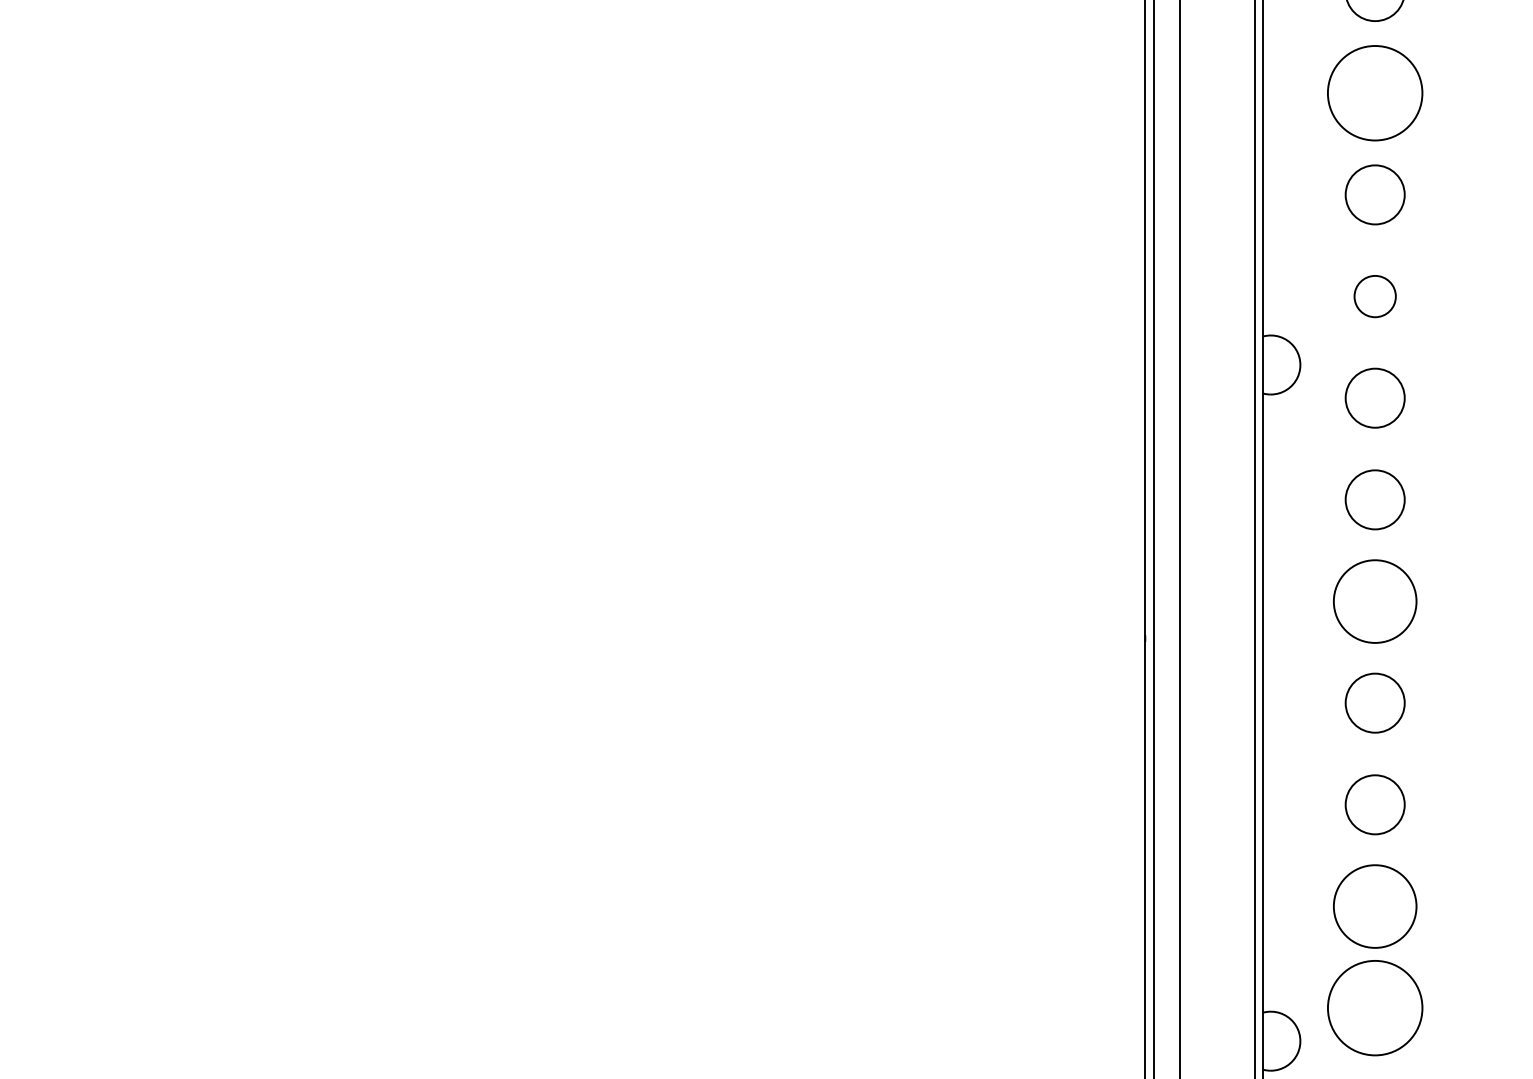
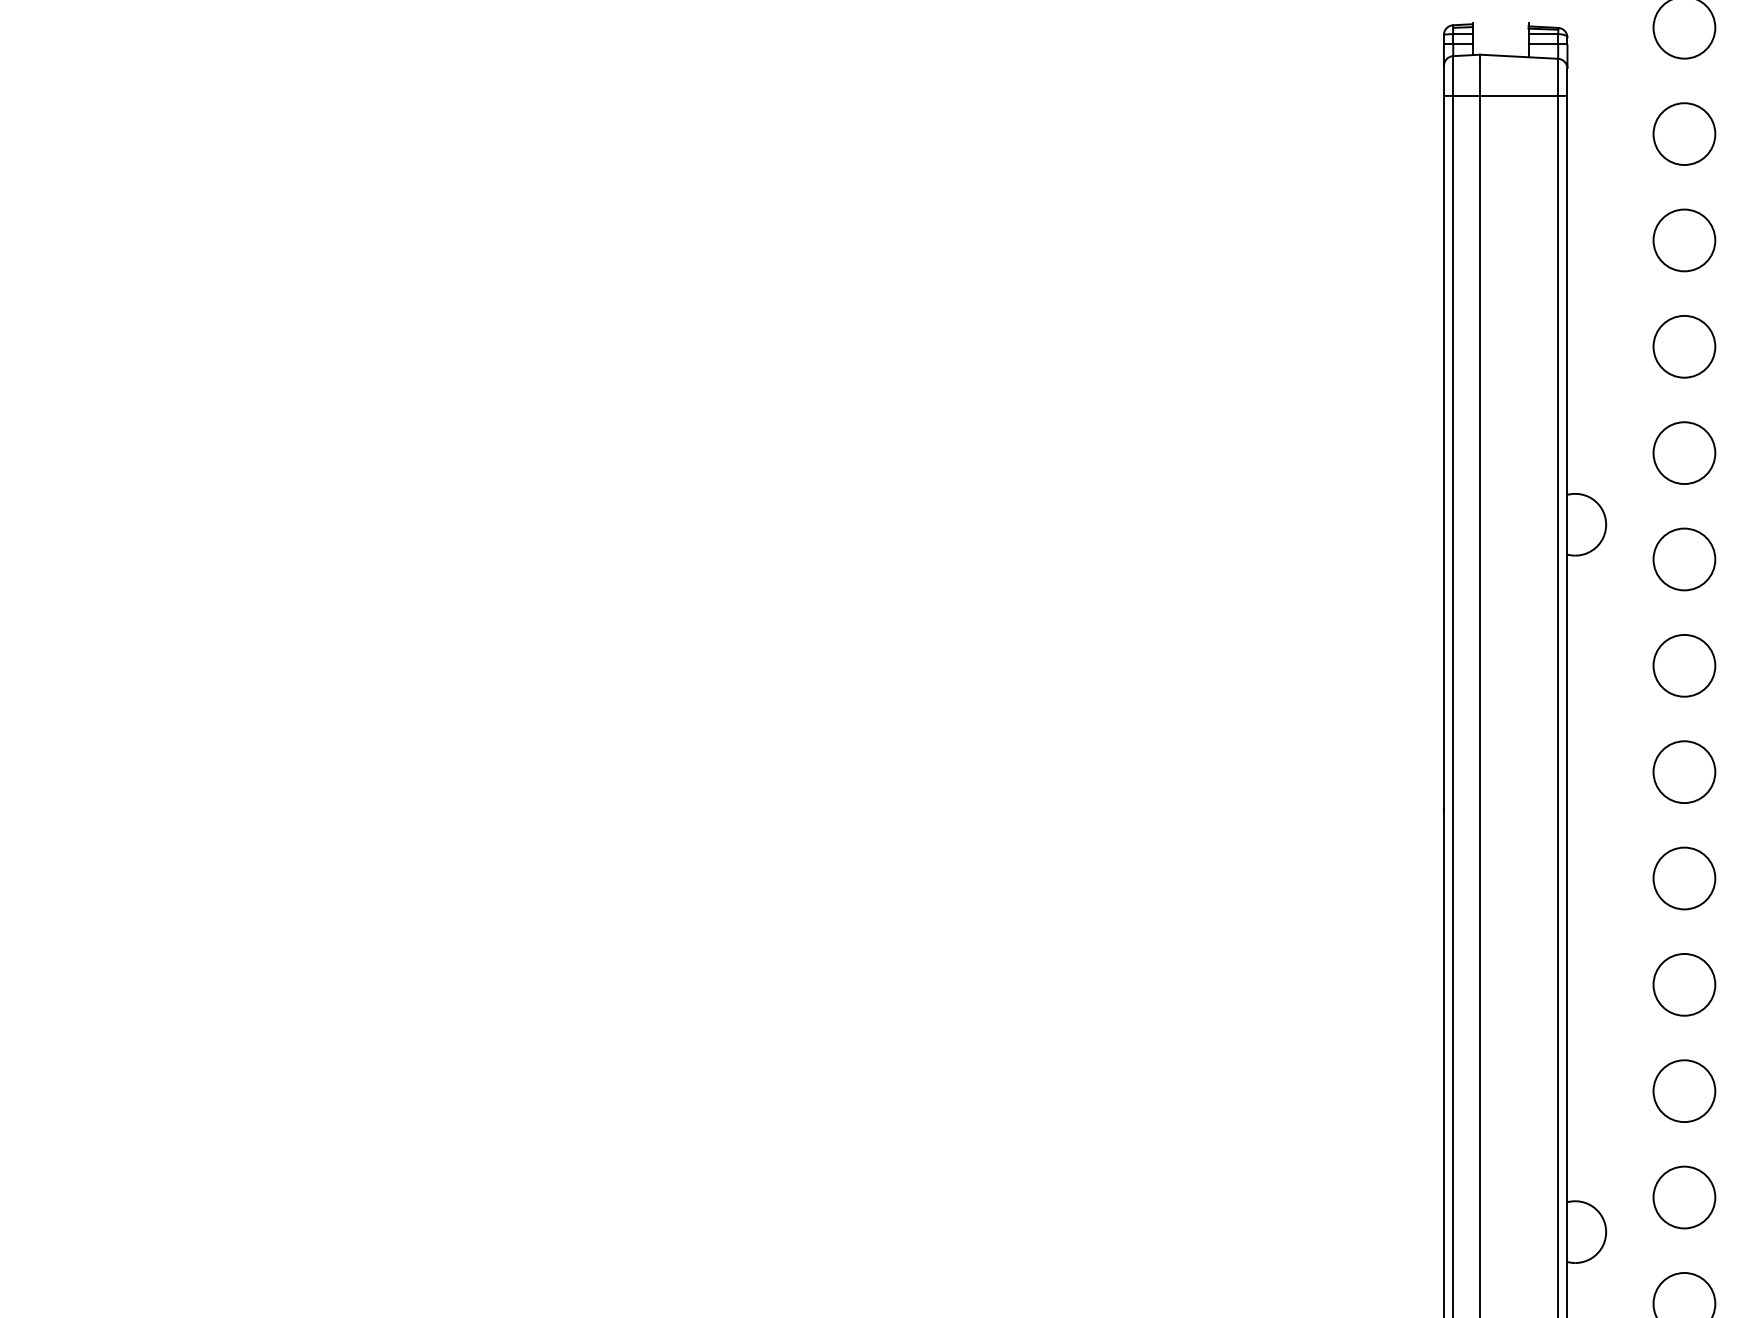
circle: (1375, 93) -> (1684, 240), size x0.62
circle: (1375, 296) -> (1684, 453), size x1.43
circle: (1375, 600) -> (1684, 771), size x0.71
circle: (1375, 905) -> (1684, 1090), size x0.71
circle: (1375, 1008) -> (1684, 1197), size x0.62

